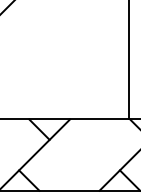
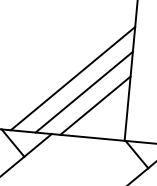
line: (82, 72) -> (72, 77), added
line: (92, 83) -> (83, 92), added
line: (103, 93) -> (95, 105), added

